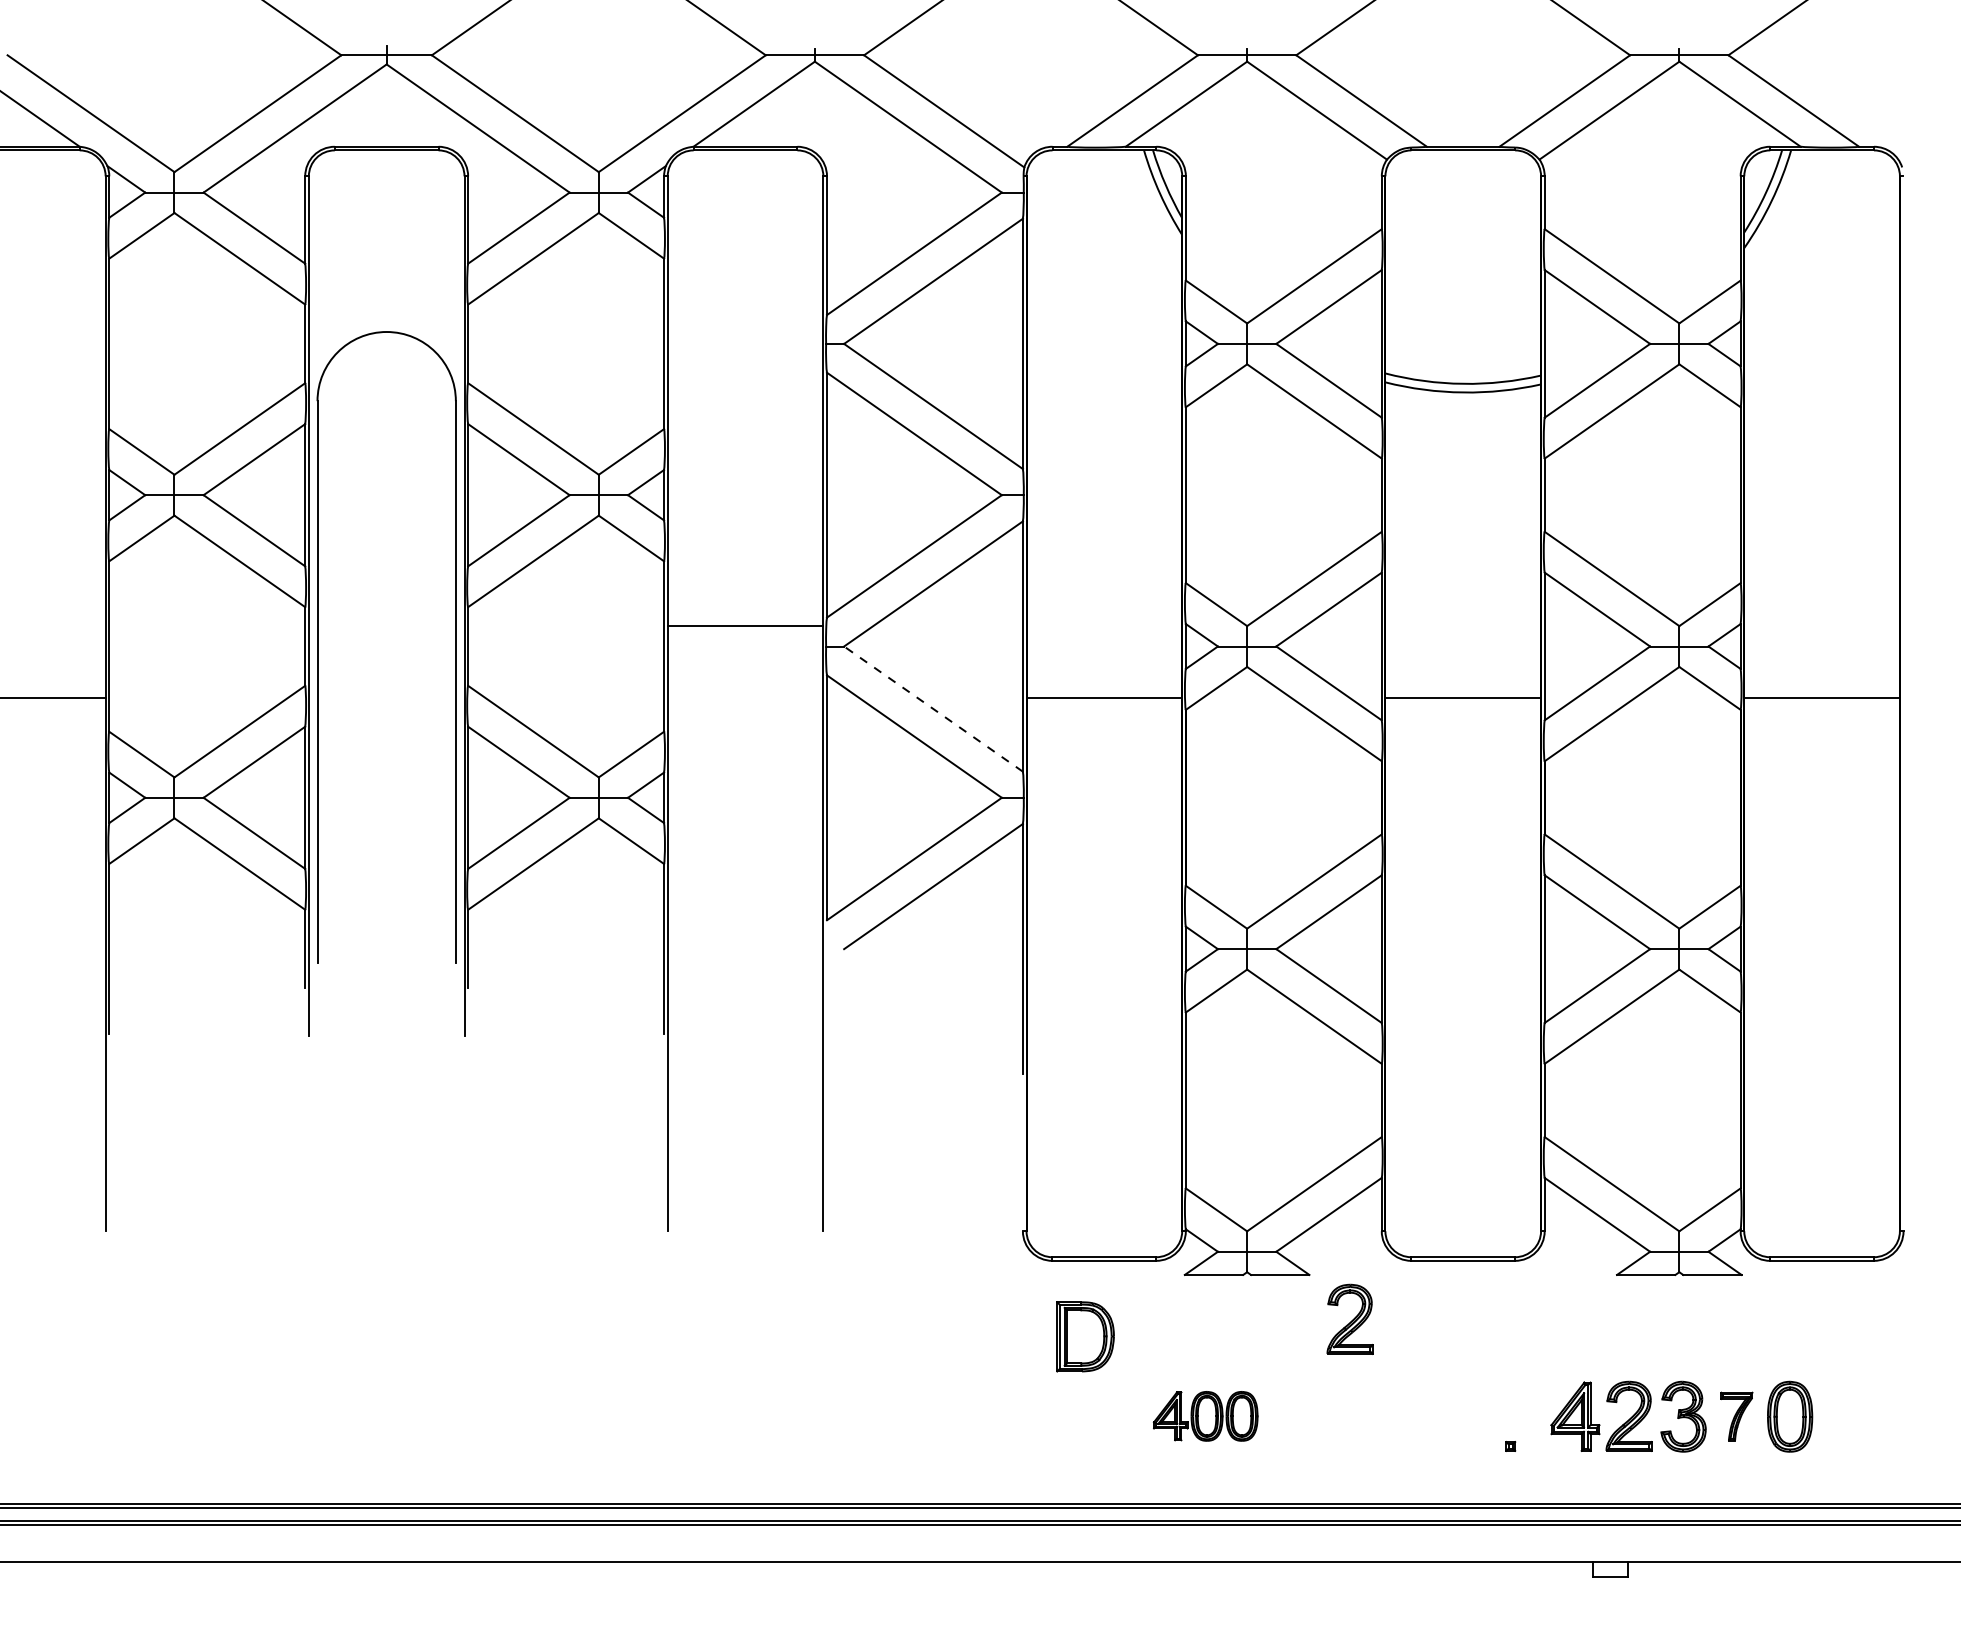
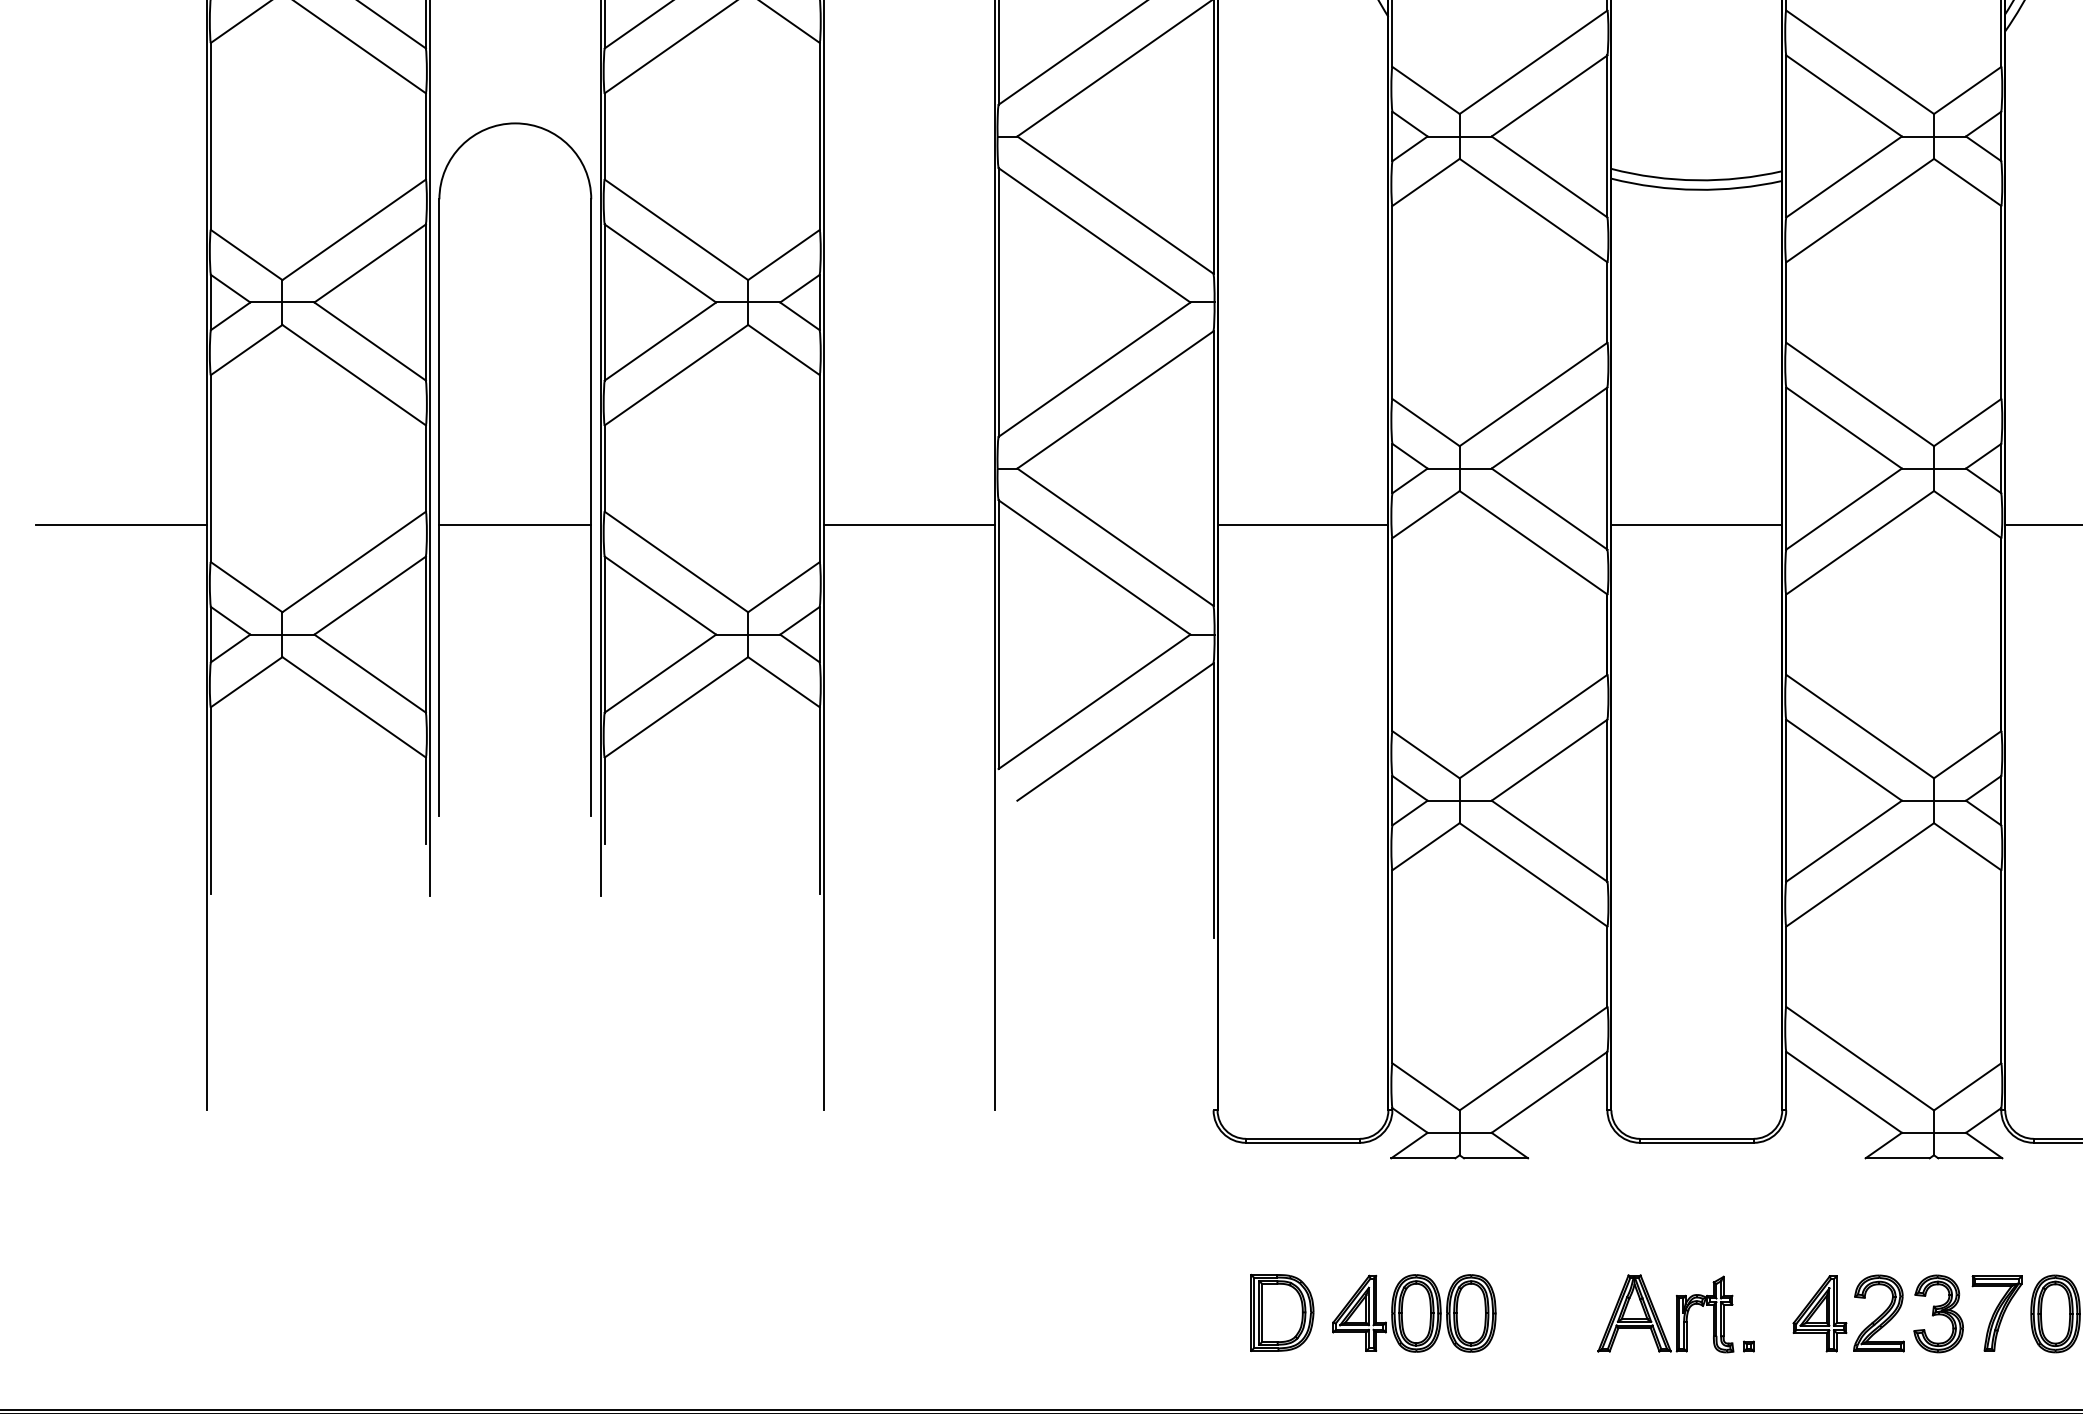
line: (745, 625) -> (909, 524), moved
line: (386, 697) -> (515, 524), added
line: (933, 708) -> (1115, 536), dashed -> solid
part: (1349, 1318) -> (1572, 1206), removed
part: (1085, 1336) -> (1282, 1312), moved
part: (1205, 1416) -> (1413, 1313), size x1.43
part: (1736, 1416) -> (1996, 1313), size x1.43
part: (1427, 1417) -> (1657, 1314), added

